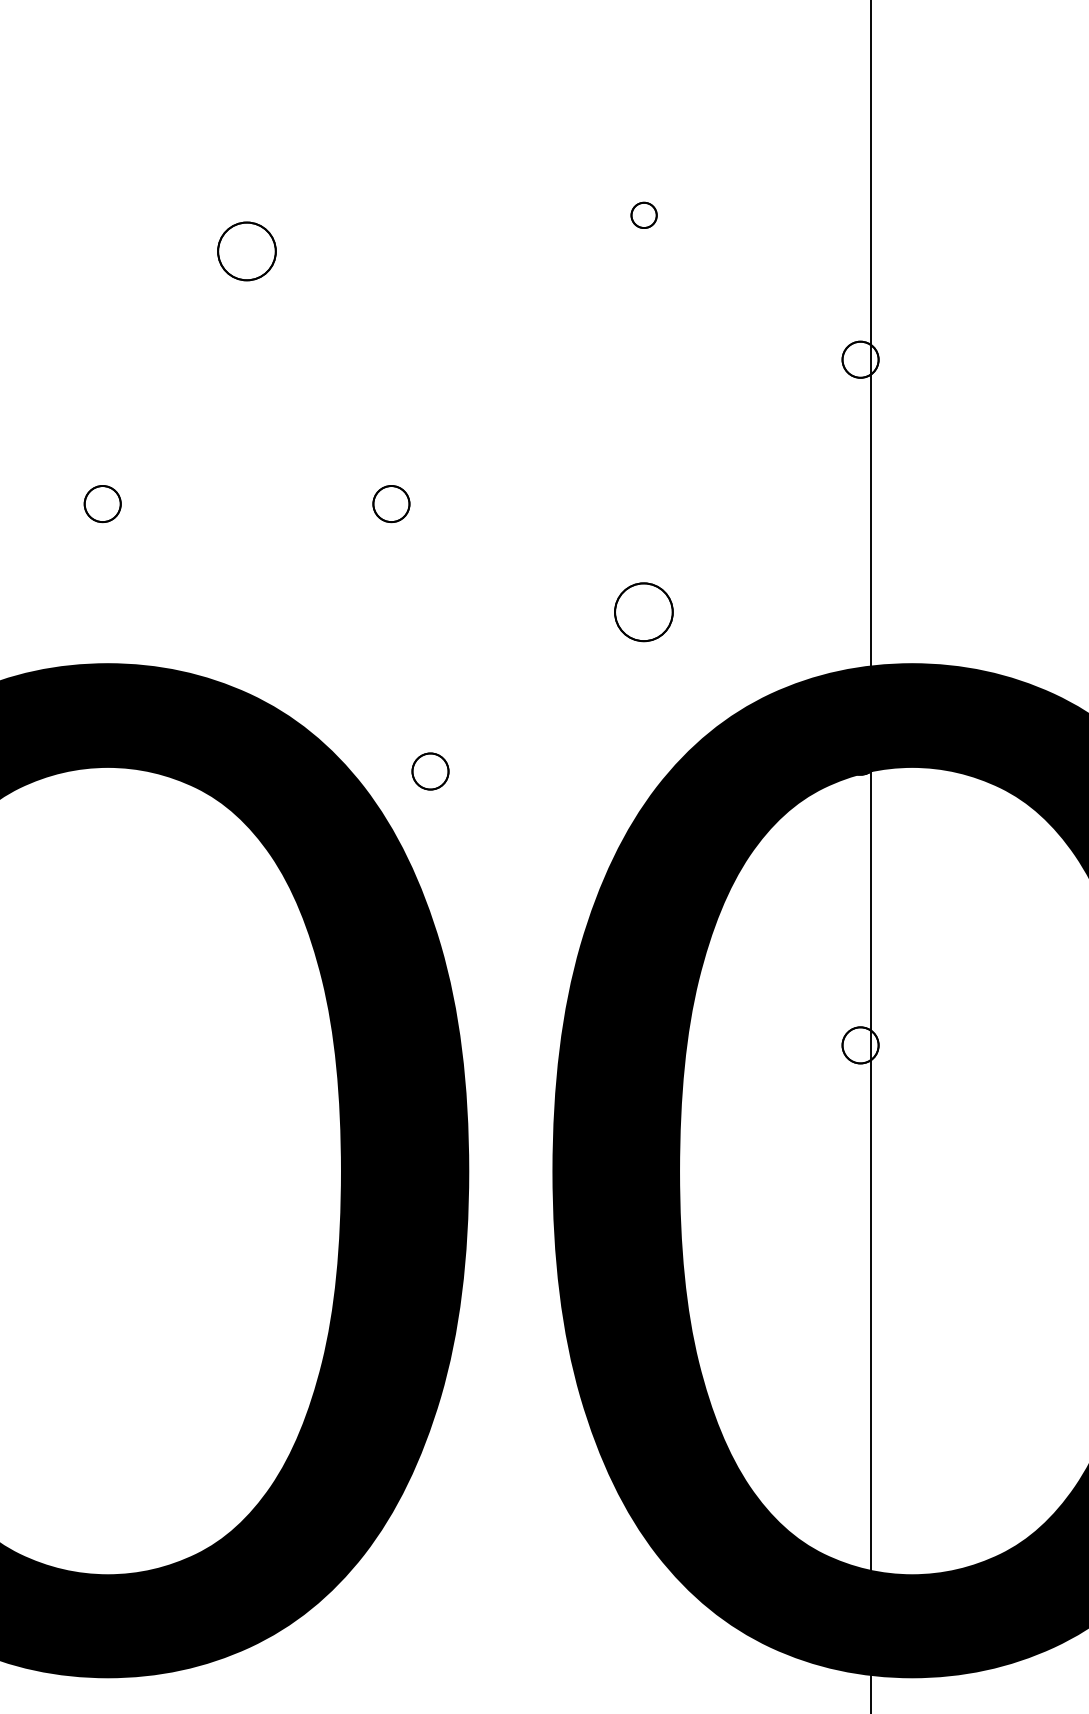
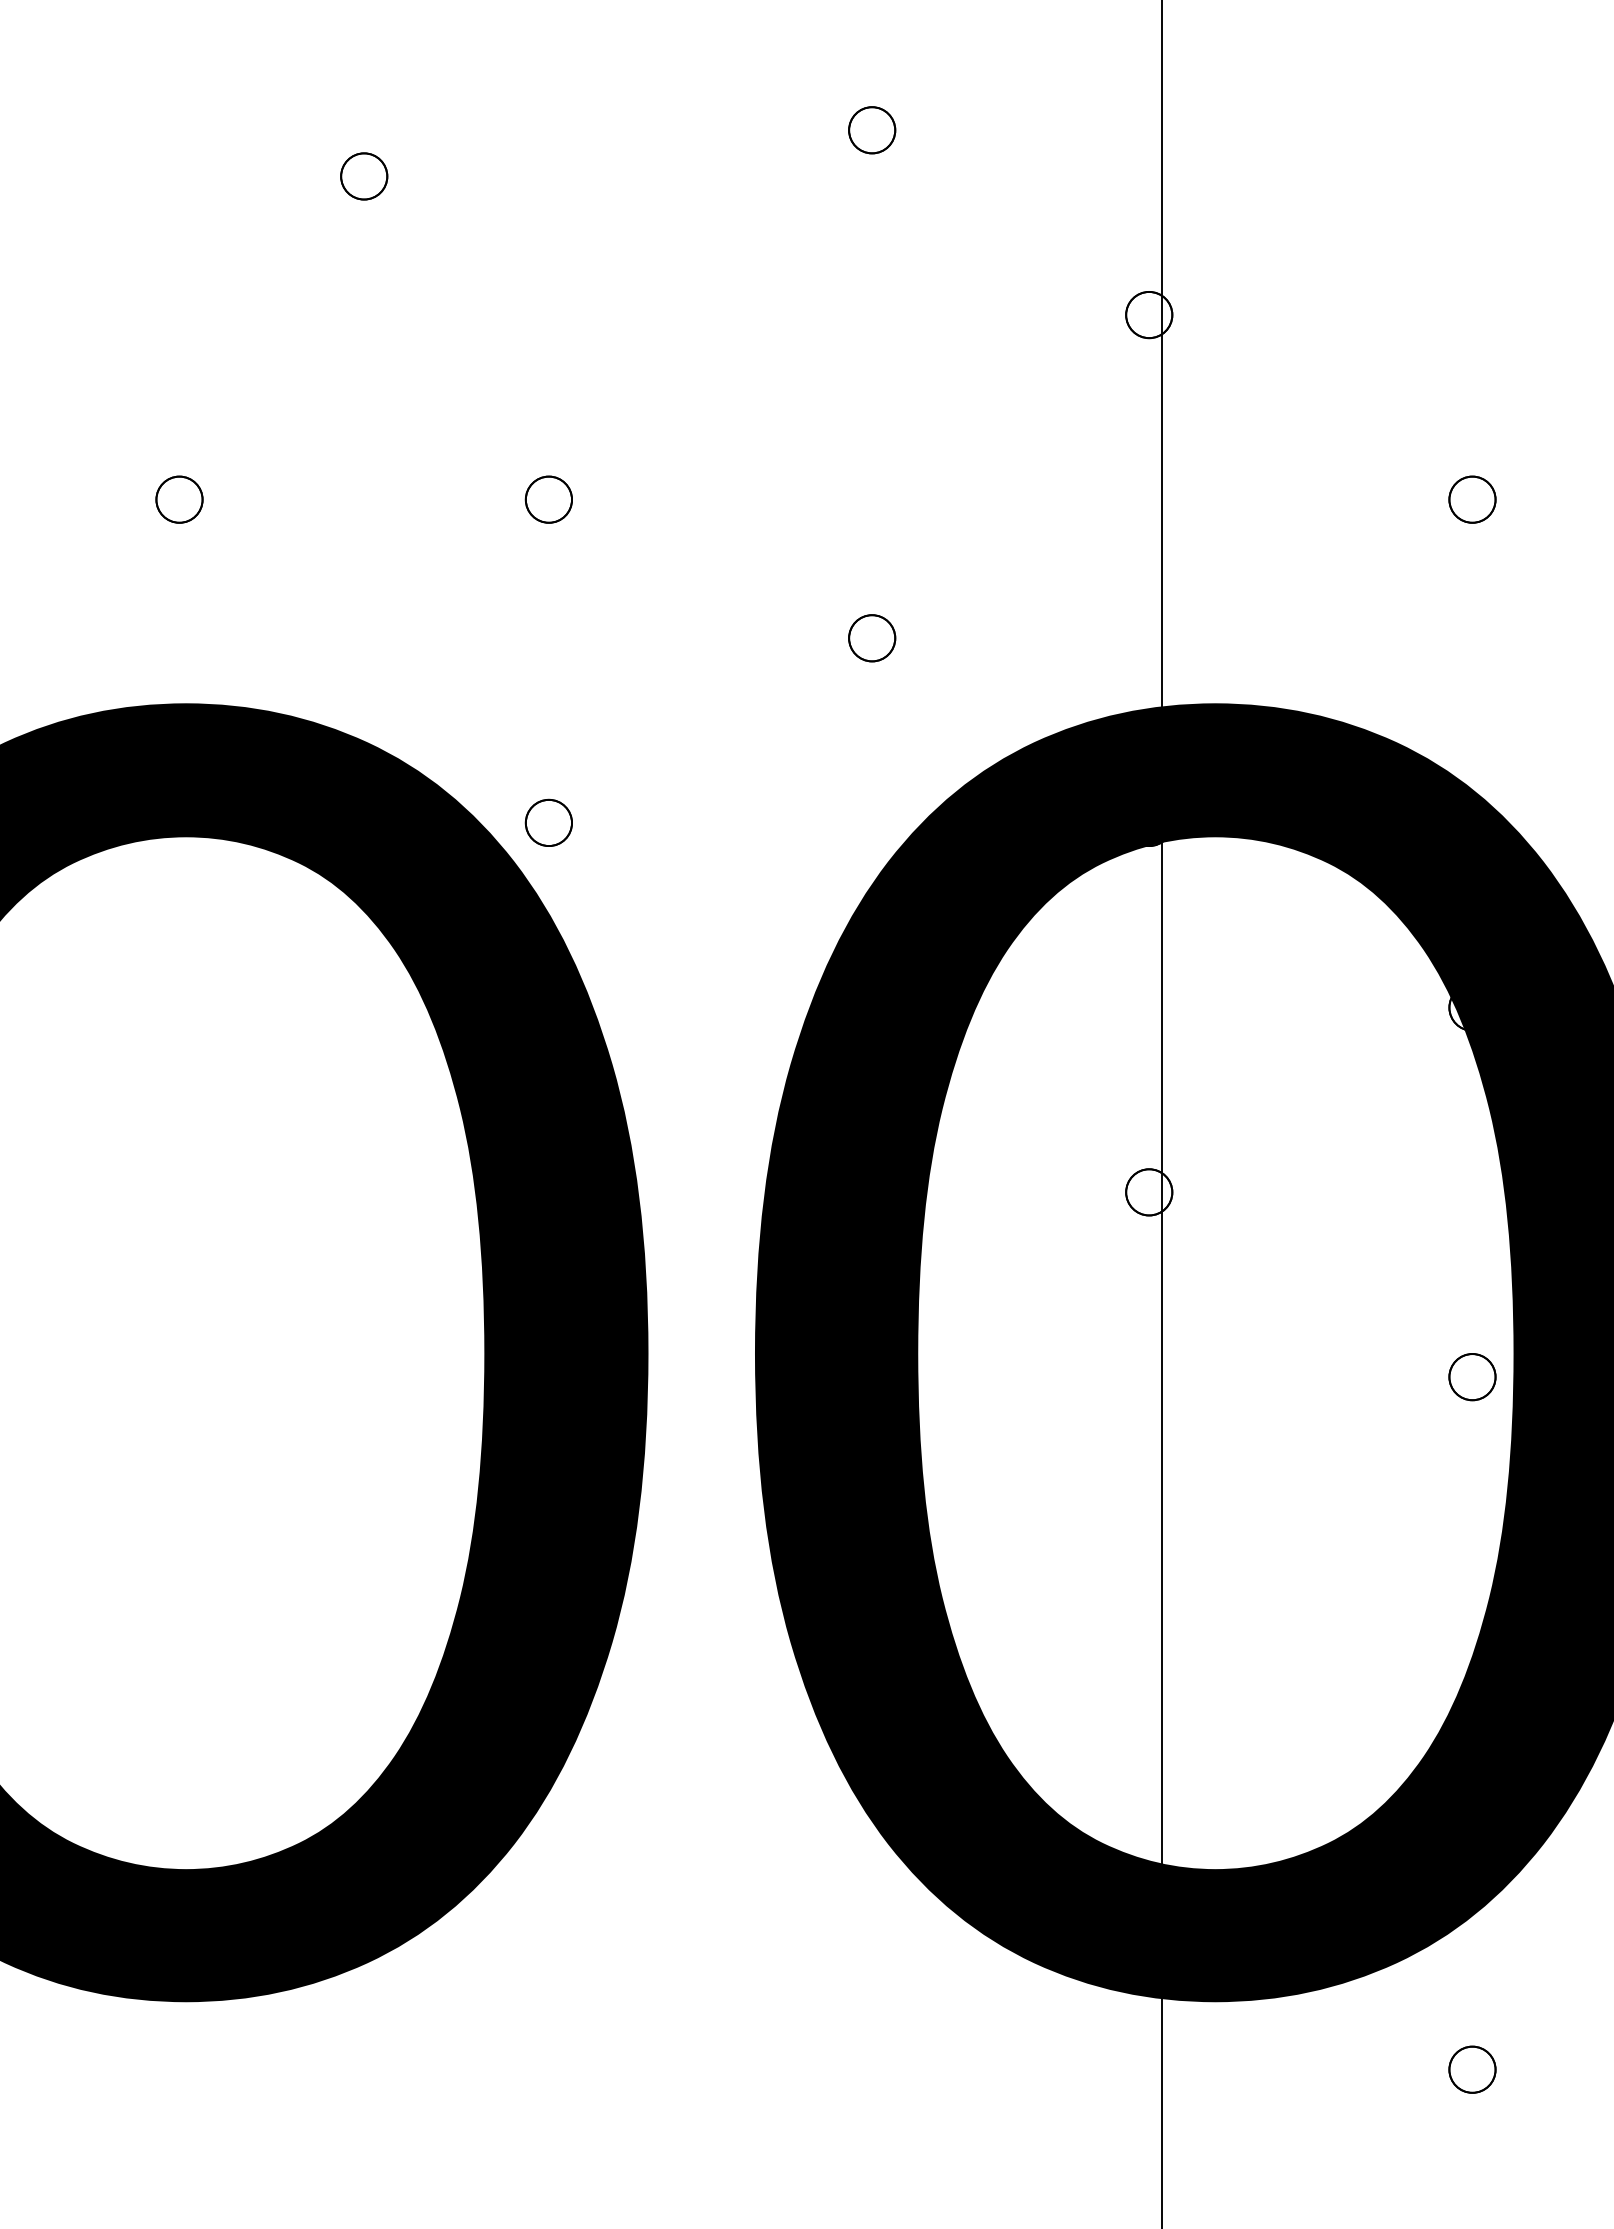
part: (644, 215) -> (872, 130), size x1.43
part: (247, 251) -> (364, 176), size x0.62
part: (644, 612) -> (872, 638), size x0.62
part: (430, 771) -> (548, 822), moved

